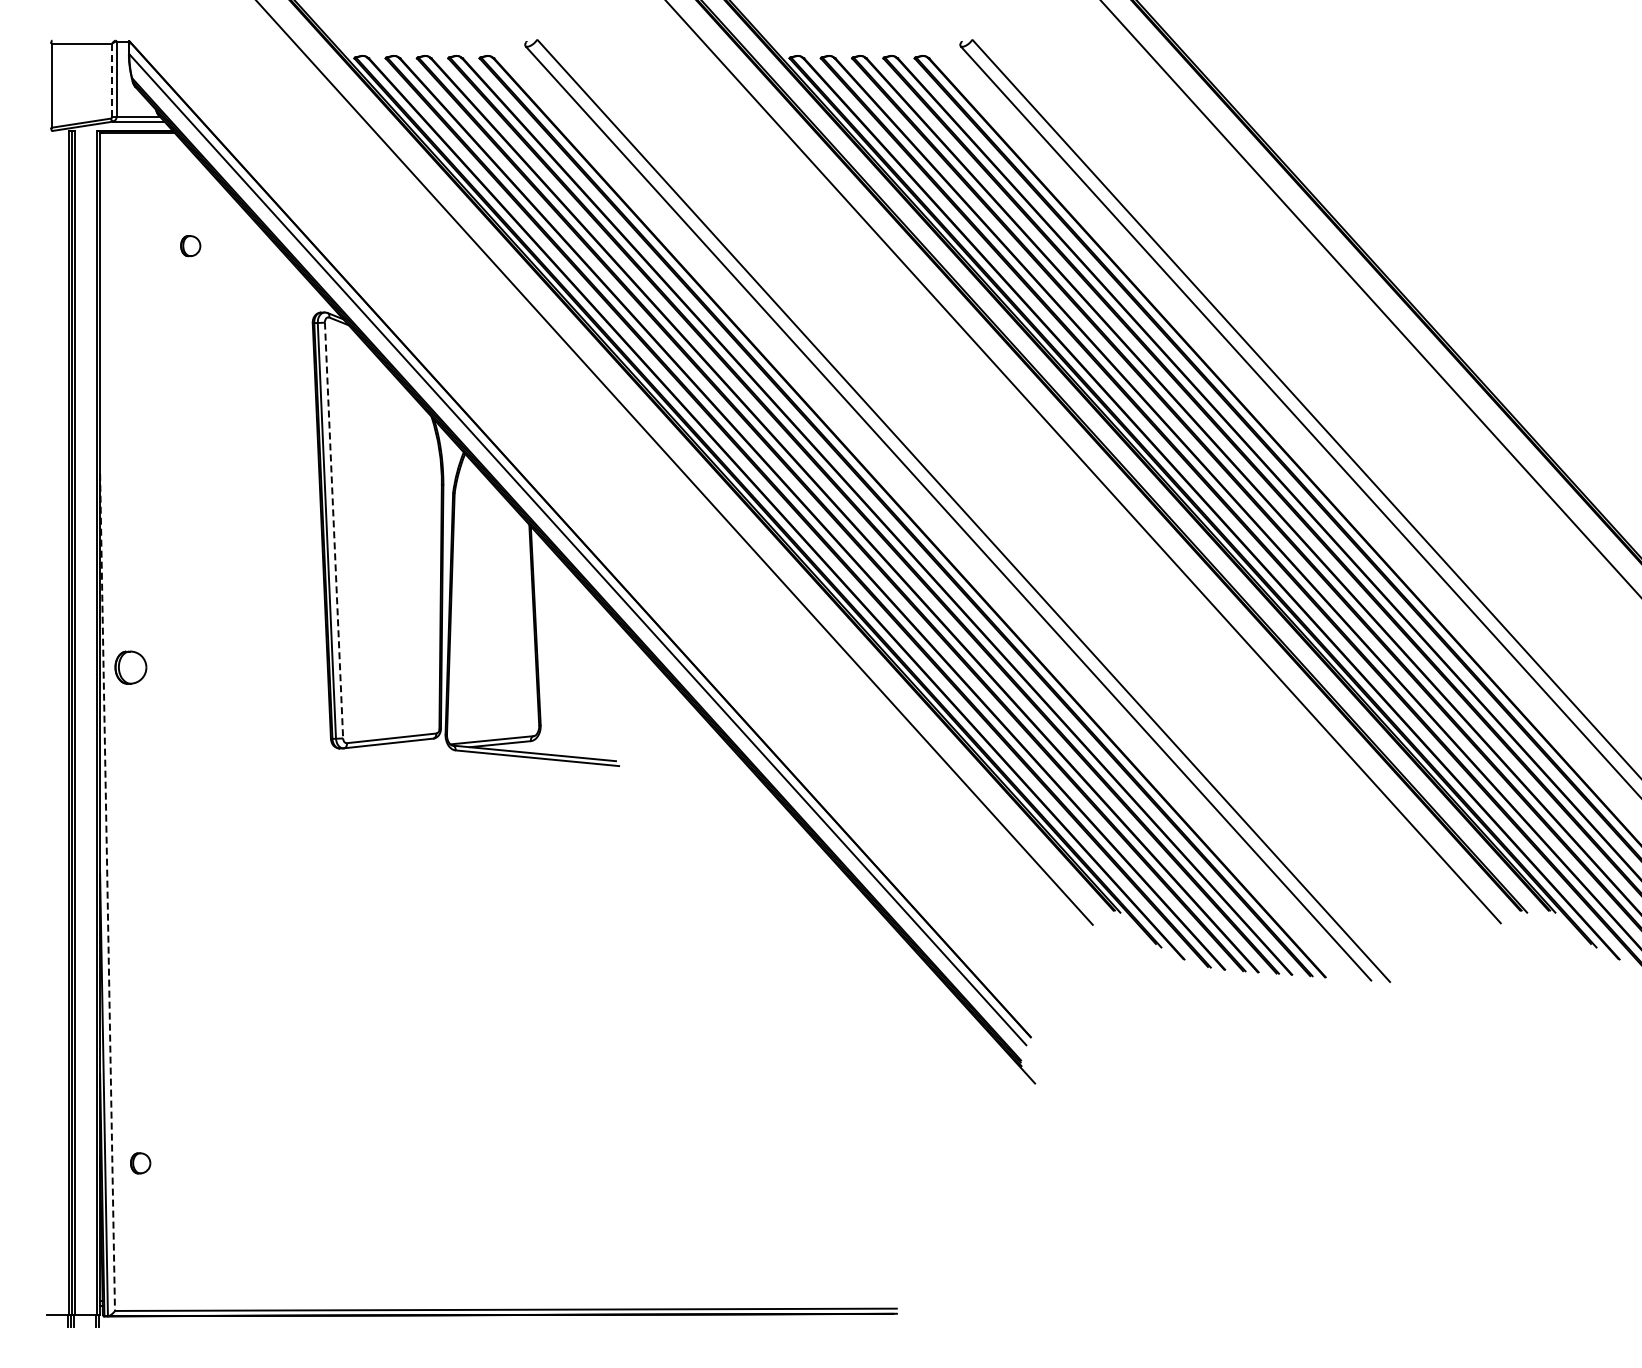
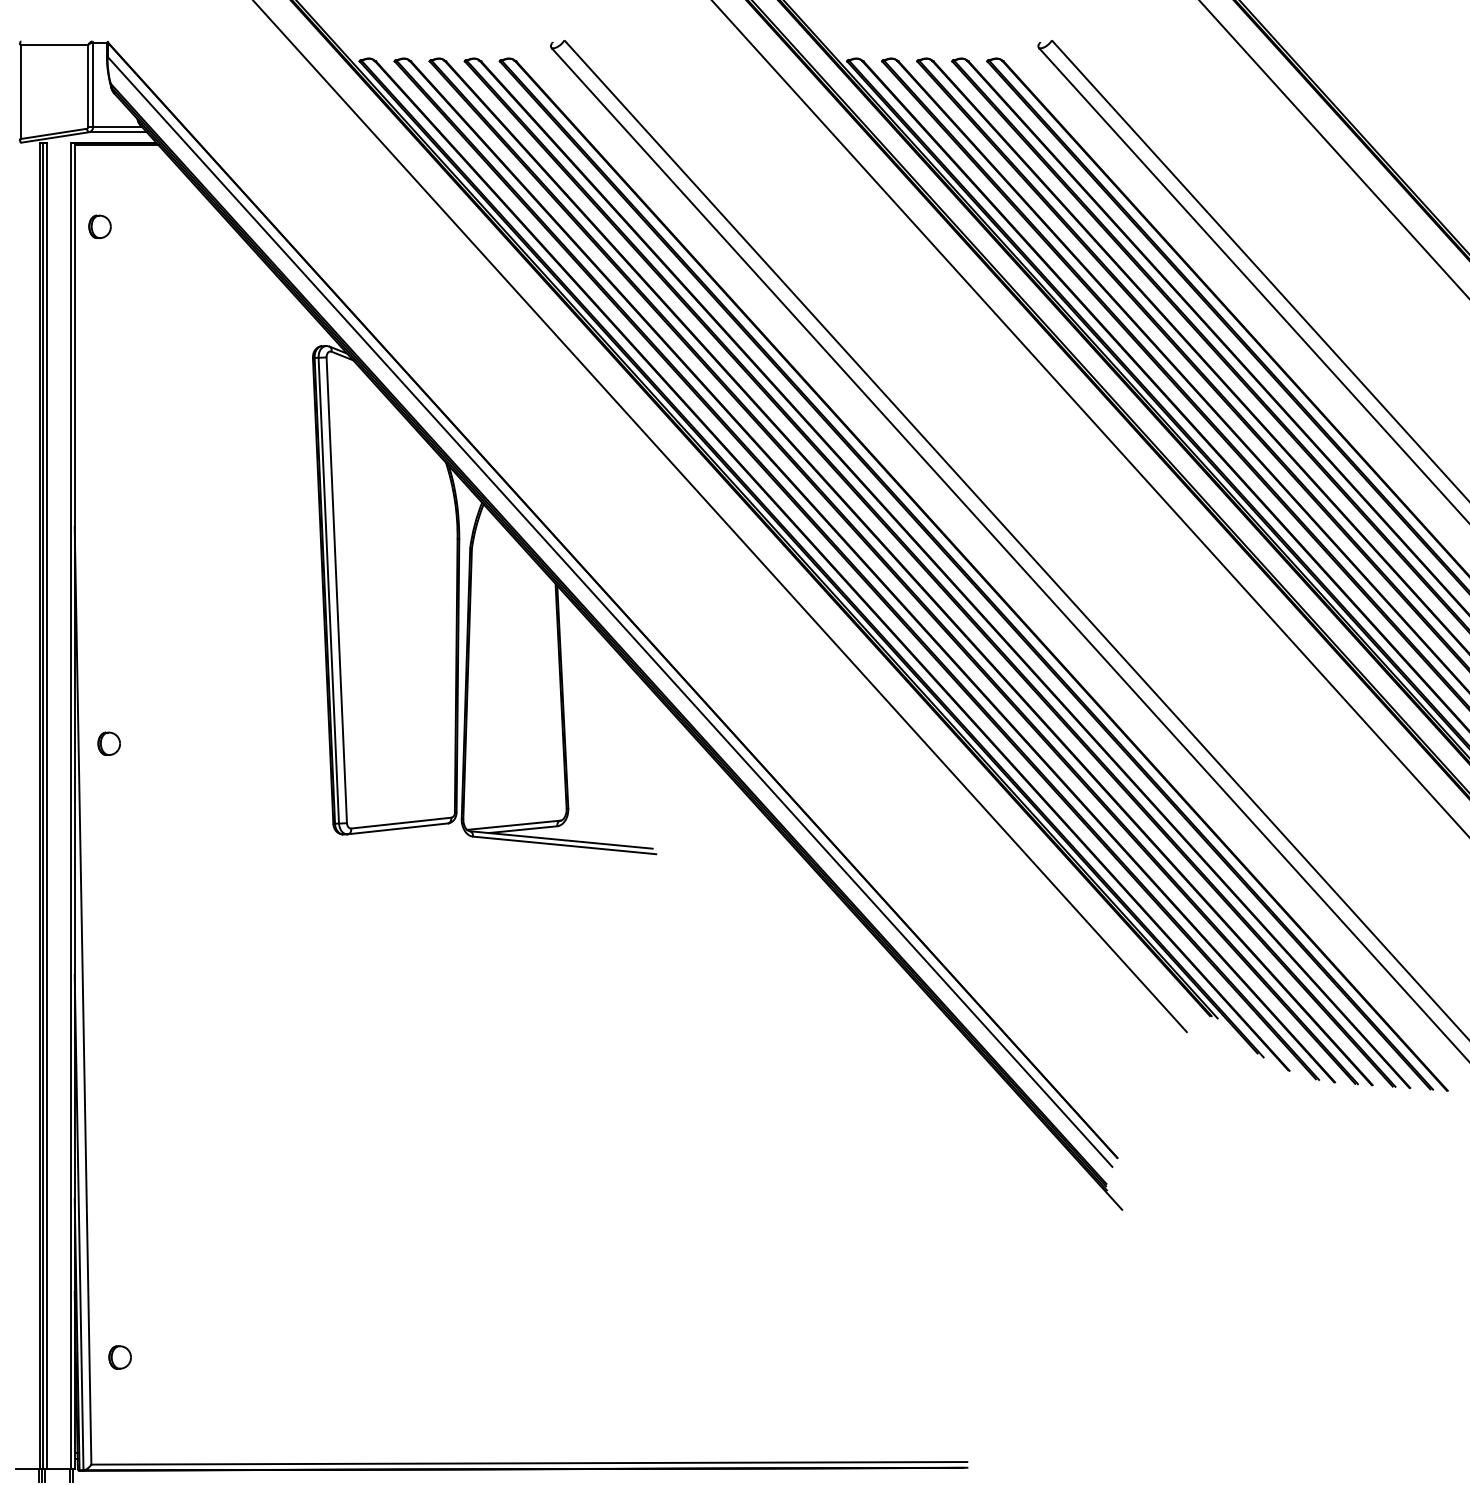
line: (112, 79) -> (88, 85), dashed -> solid
part: (190, 246) -> (99, 227), moved
line: (334, 530) -> (337, 590), dashed -> solid
part: (130, 667) -> (108, 743), size x0.62
line: (107, 892) -> (82, 995), dashed -> solid
part: (140, 1163) -> (119, 1357), moved

